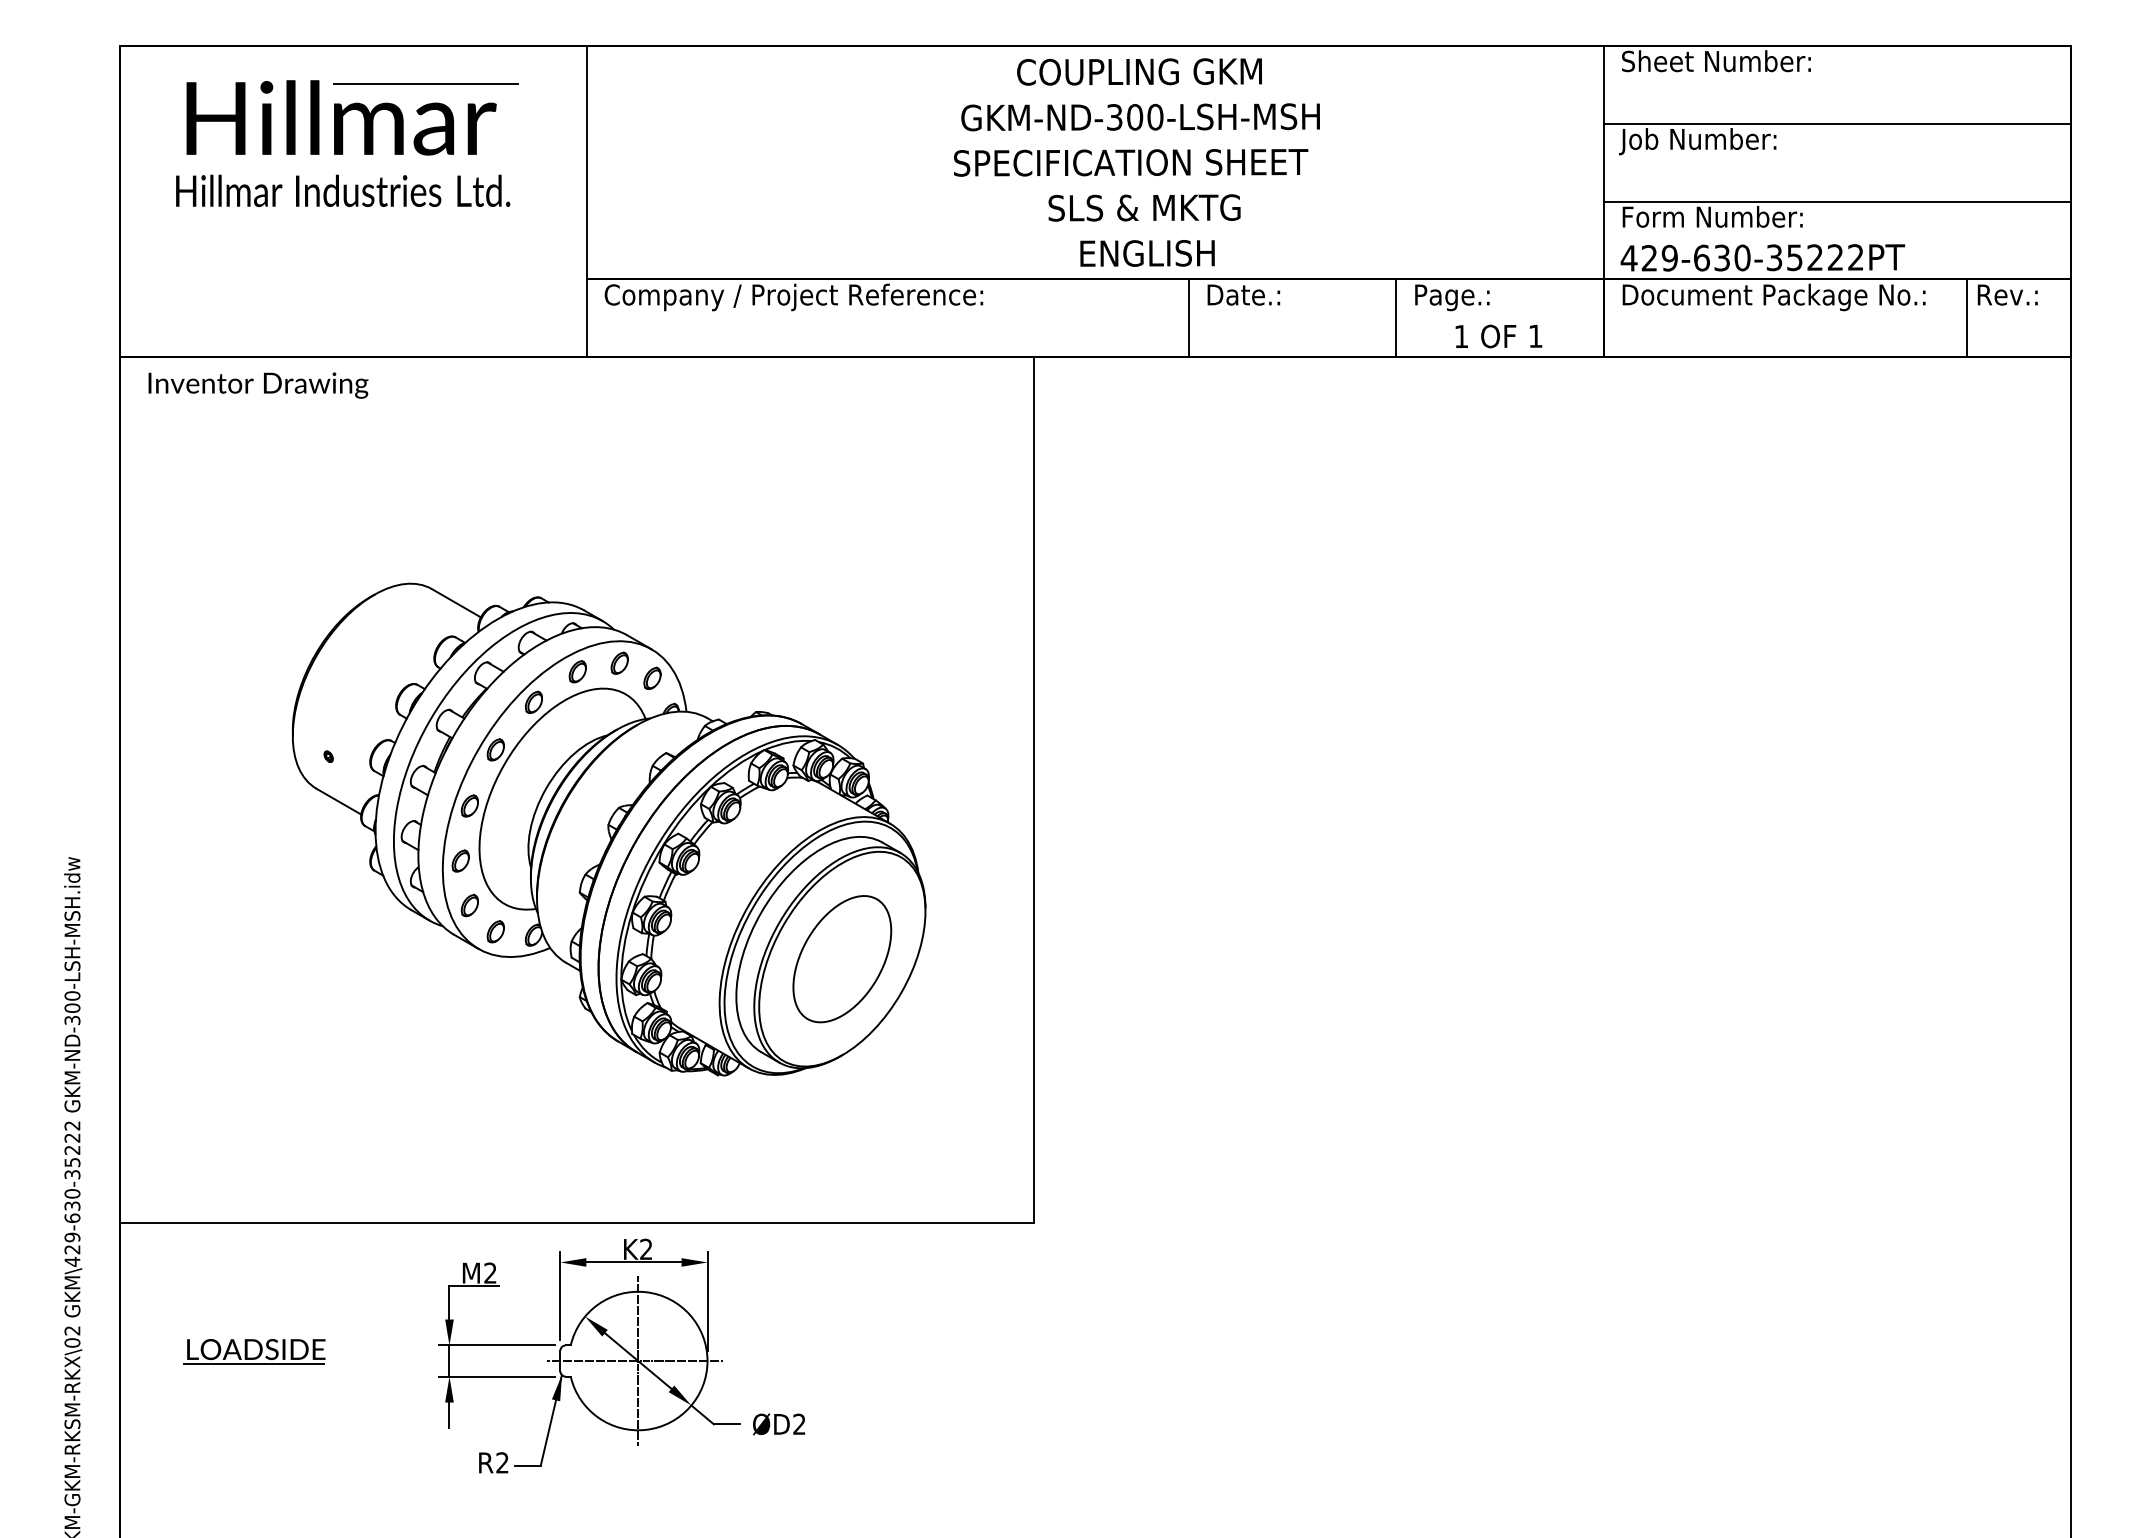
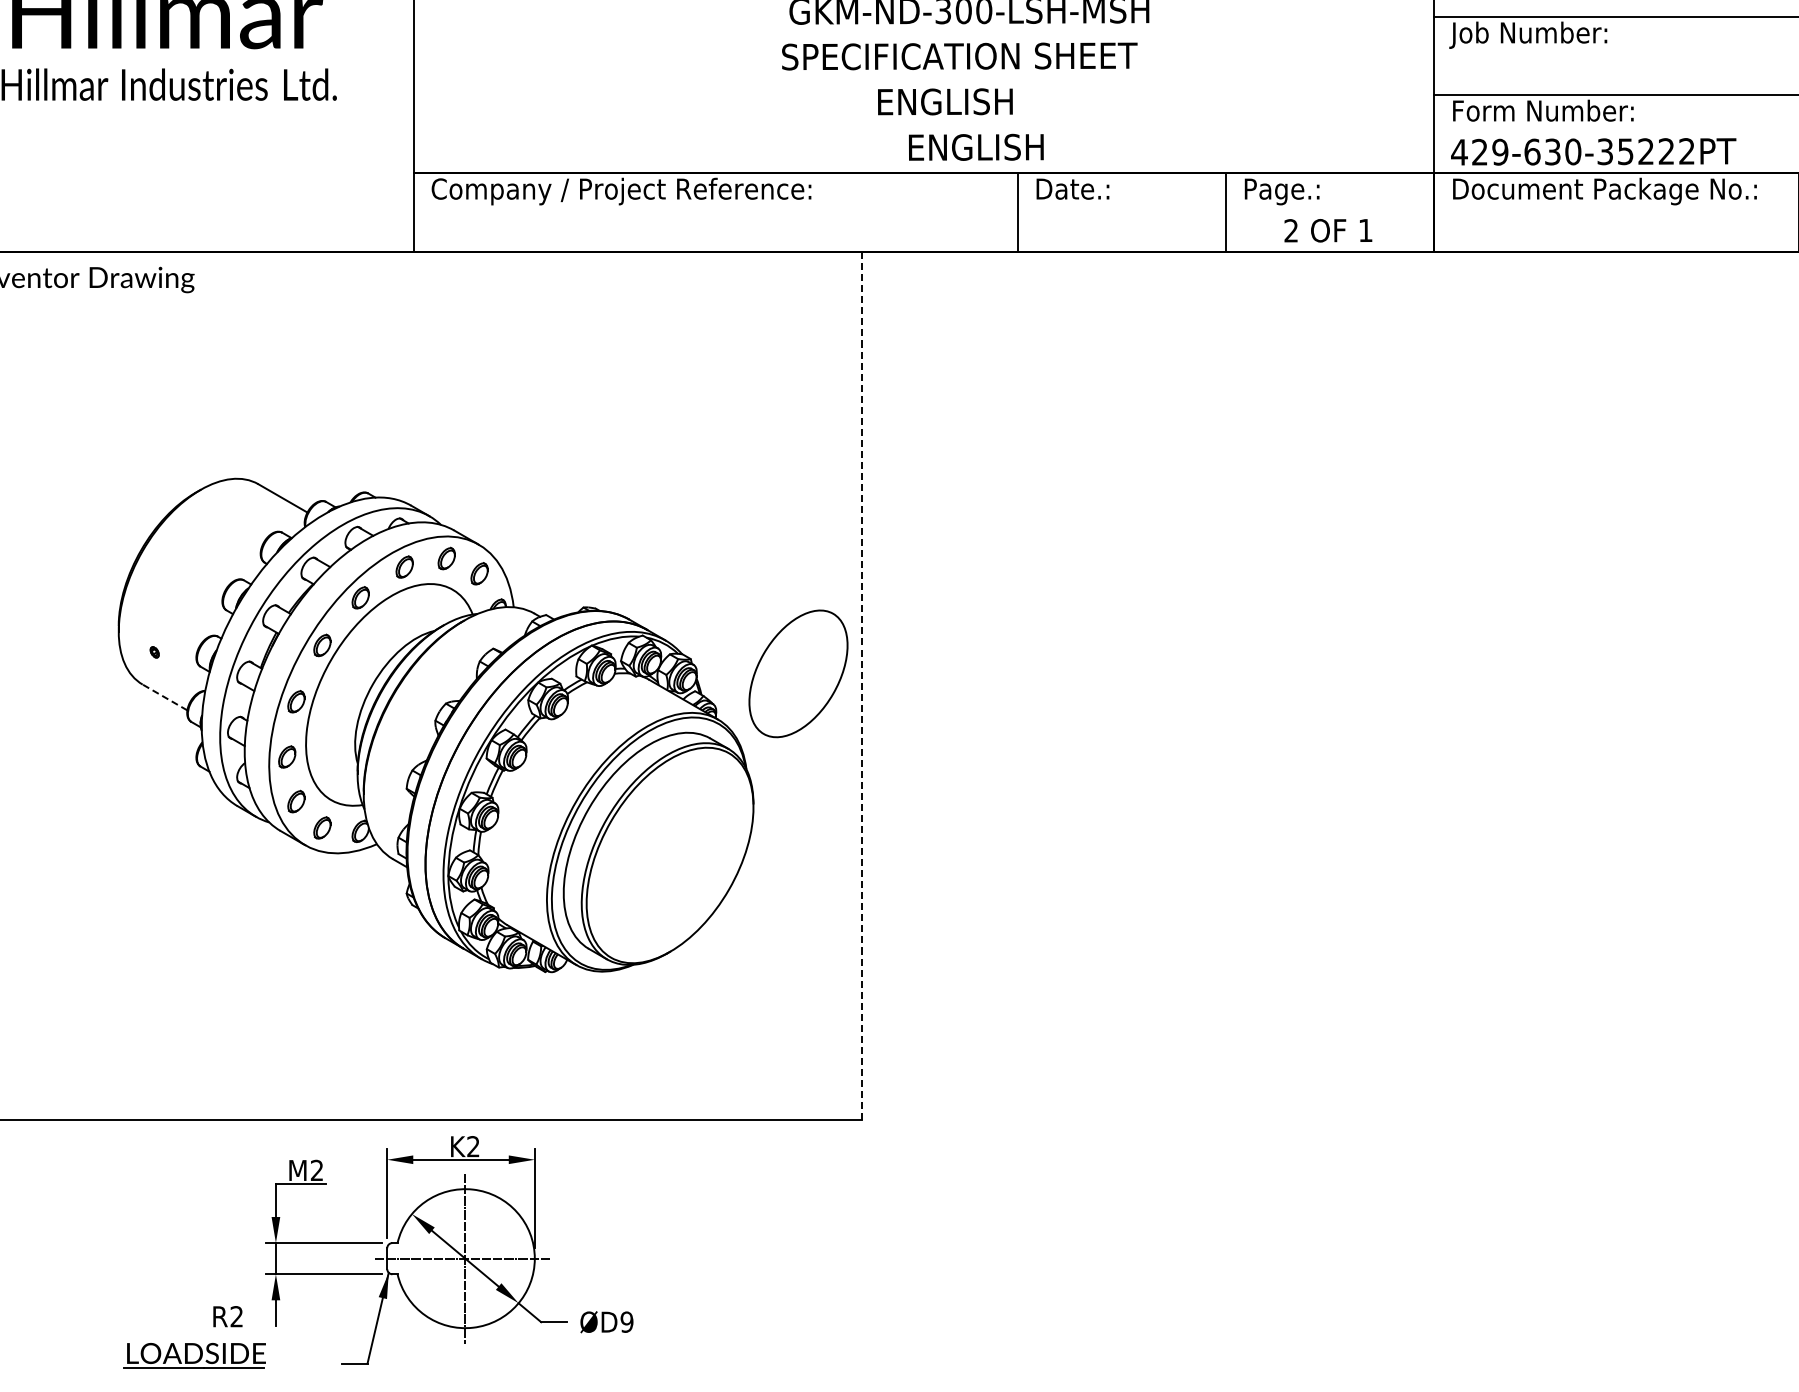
text: (1144, 207) -> (973, 101), SLS & MKTG -> ENGLISH
text: (1460, 335) -> (1290, 229), 1 -> 2
line: (1033, 790) -> (861, 686), solid -> dashed
line: (338, 801) -> (164, 697), solid -> dashed
part: (842, 959) -> (798, 674), moved
part: (254, 1351) -> (194, 1355), moved
text: (799, 1424) -> (627, 1322), ØD2 -> ØD9
text: (493, 1462) -> (227, 1316), moved

